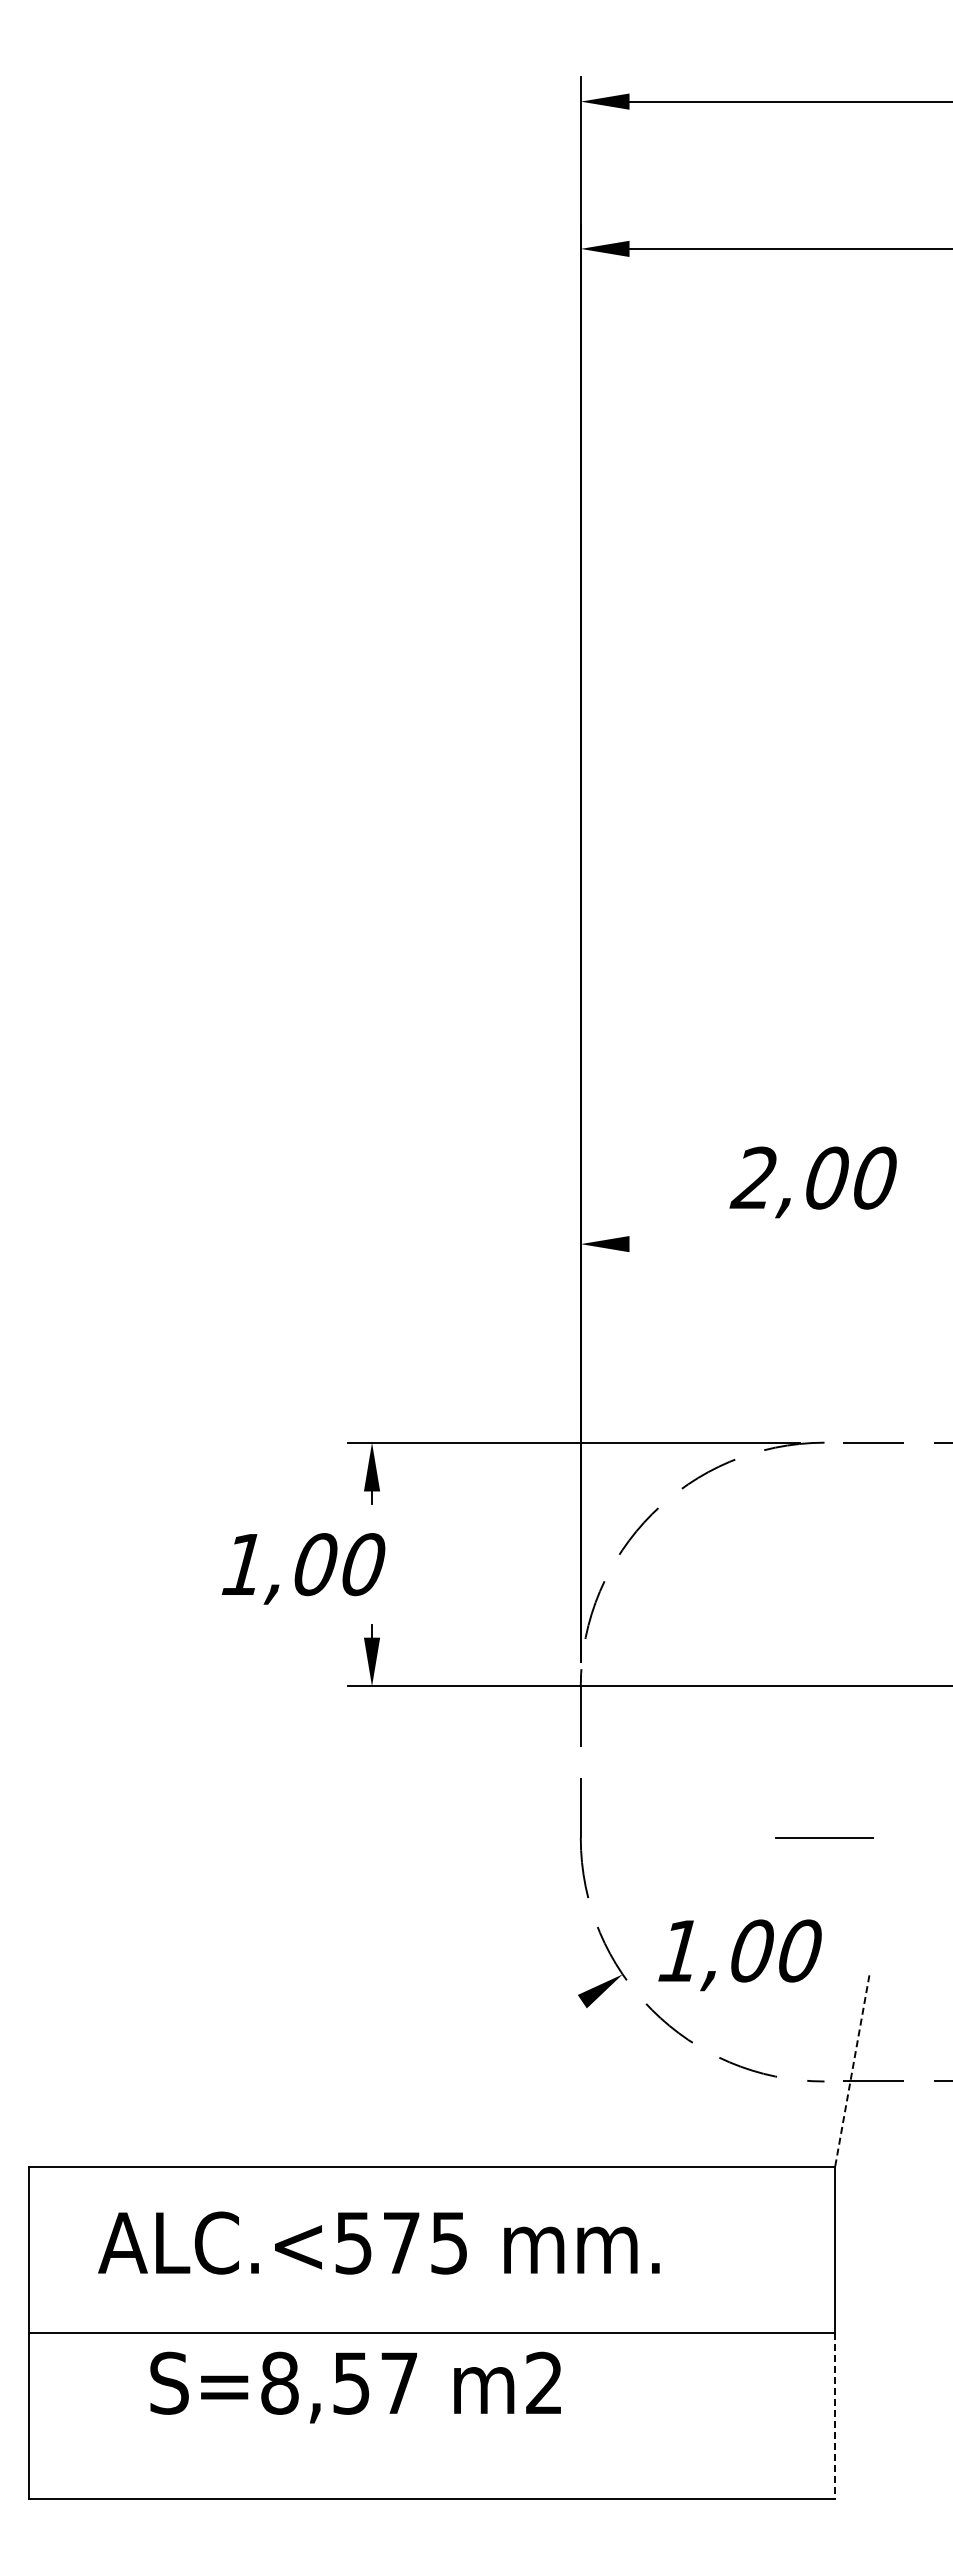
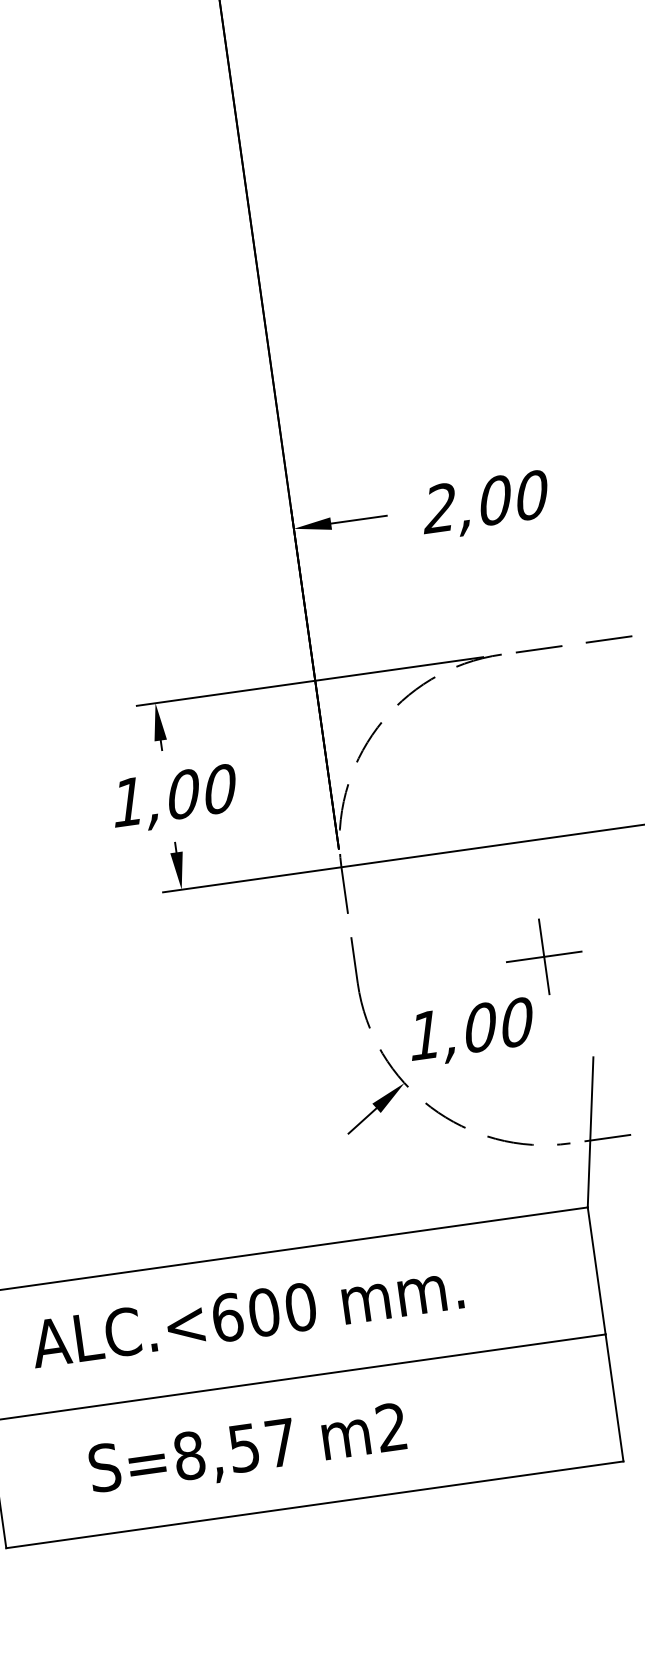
text: (812, 1182) -> (484, 505), moved
line: (665, 1244) -> (358, 520), added
text: (303, 1568) -> (174, 798), moved
line: (824, 1837) -> (544, 956), added
text: (739, 1955) -> (471, 1032), moved
line: (561, 2015) -> (362, 1121), added
line: (852, 2071) -> (590, 1132), dashed -> solid
text: (401, 2242) -> (264, 1312), ALC.<575 -> ALC.<600
text: (355, 2387) -> (247, 1450), moved
line: (835, 2415) -> (614, 1397), dashed -> solid

